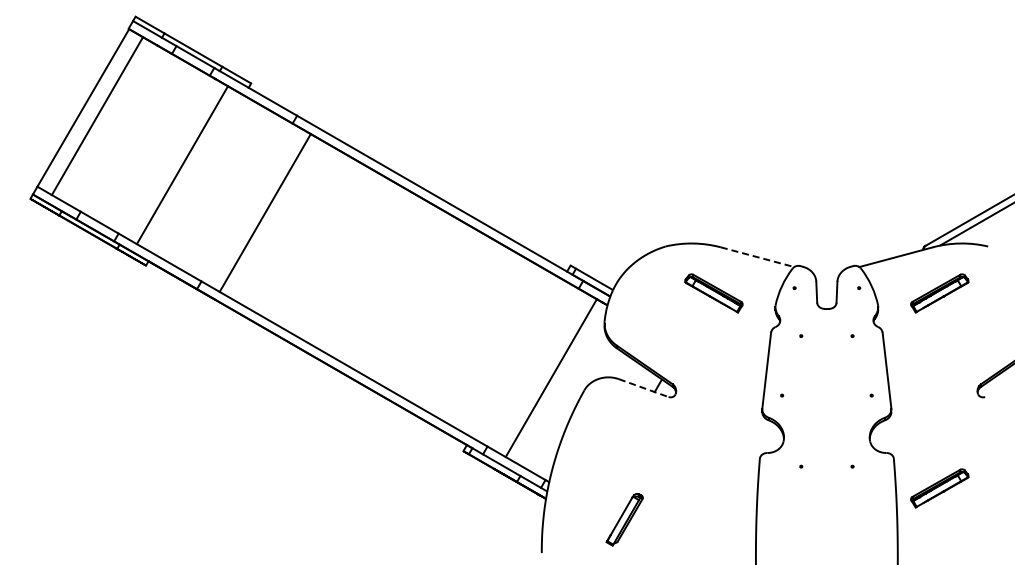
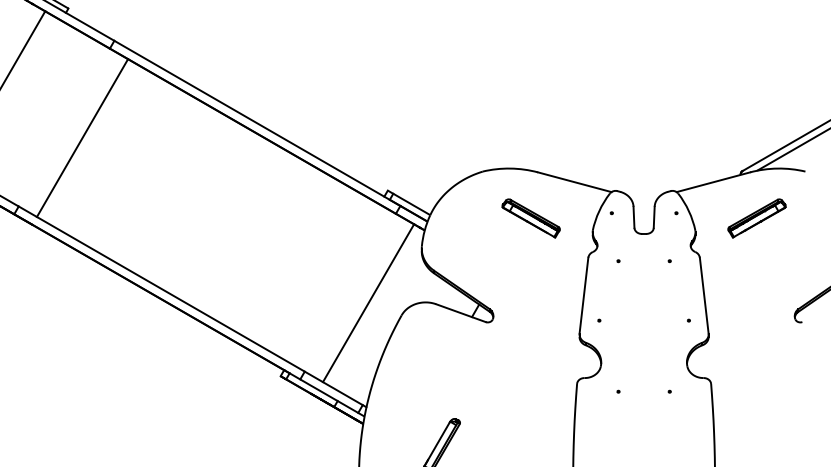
line: (758, 257) -> (575, 182), dashed -> solid
line: (644, 388) -> (461, 313), dashed -> solid
part: (939, 488) -> (756, 413), removed

